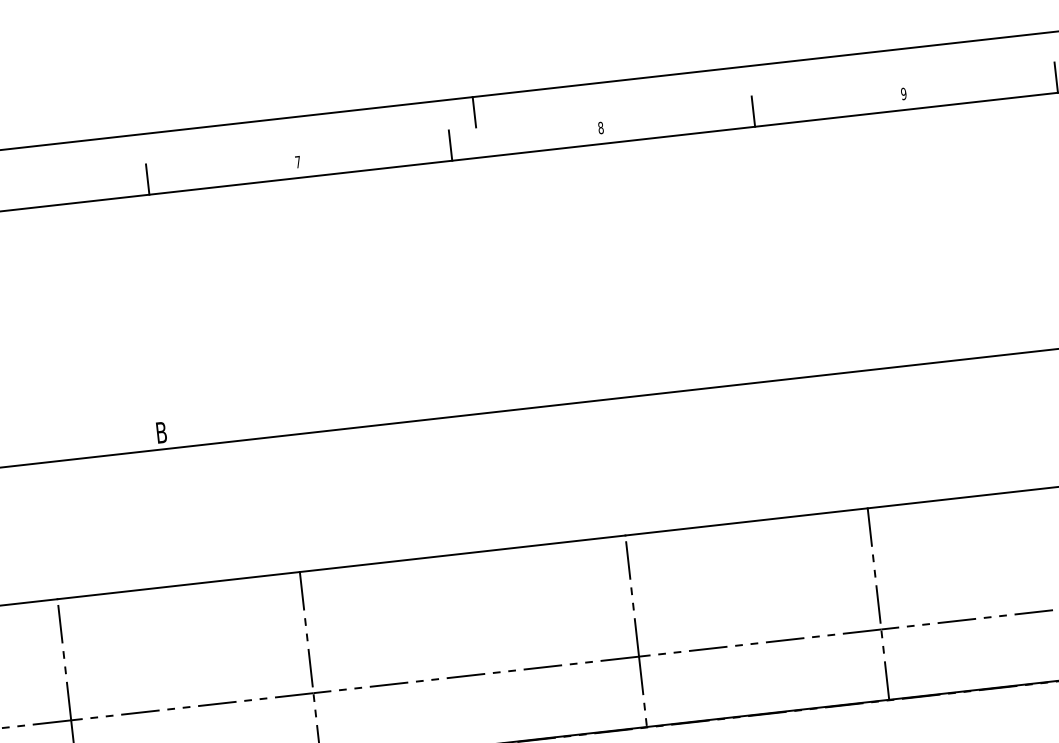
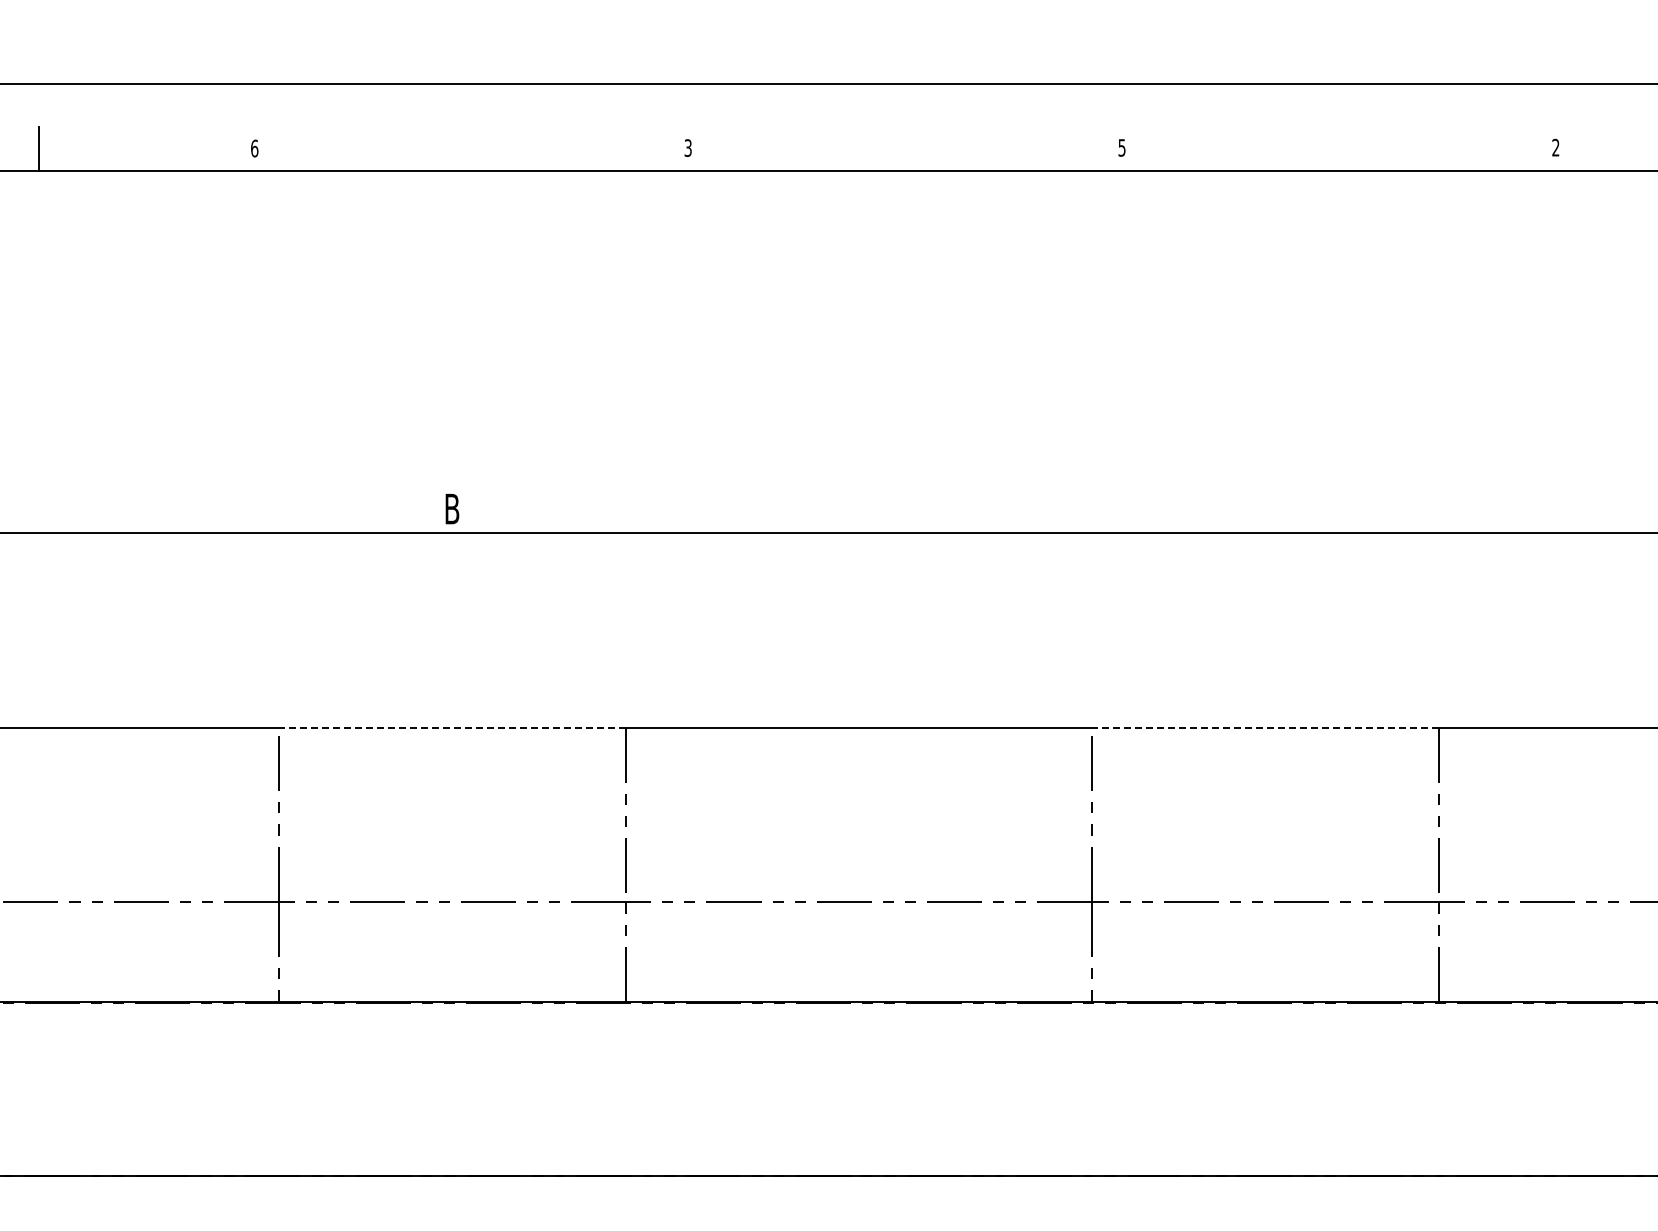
text: (903, 93) -> (1555, 147), 9 -> 2
line: (753, 111) -> (1340, 148), removed
line: (474, 112) -> (945, 105), removed
text: (600, 127) -> (1121, 147), 8 -> 5
line: (450, 145) -> (906, 148), removed
text: (297, 162) -> (687, 148), 7 -> 3
line: (147, 179) -> (472, 148), removed
line: (746, 522) -> (1265, 728), solid -> dashed
line: (178, 585) -> (451, 728), solid -> dashed

